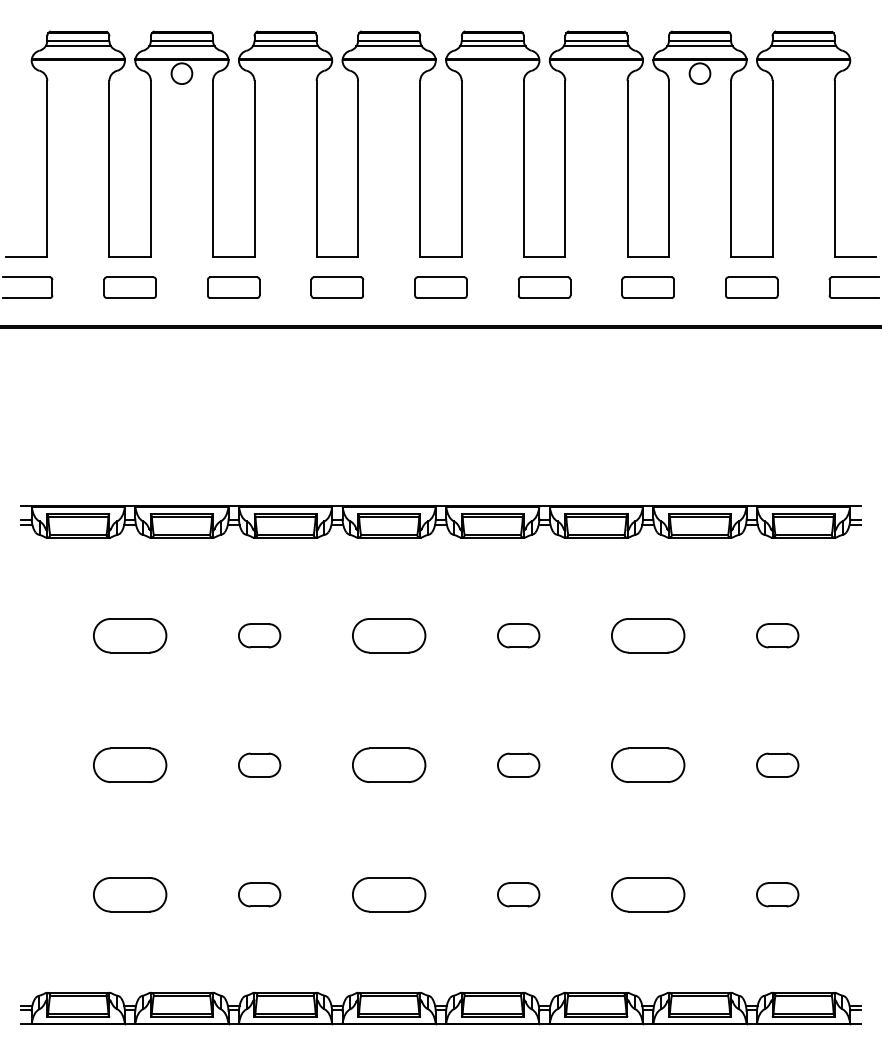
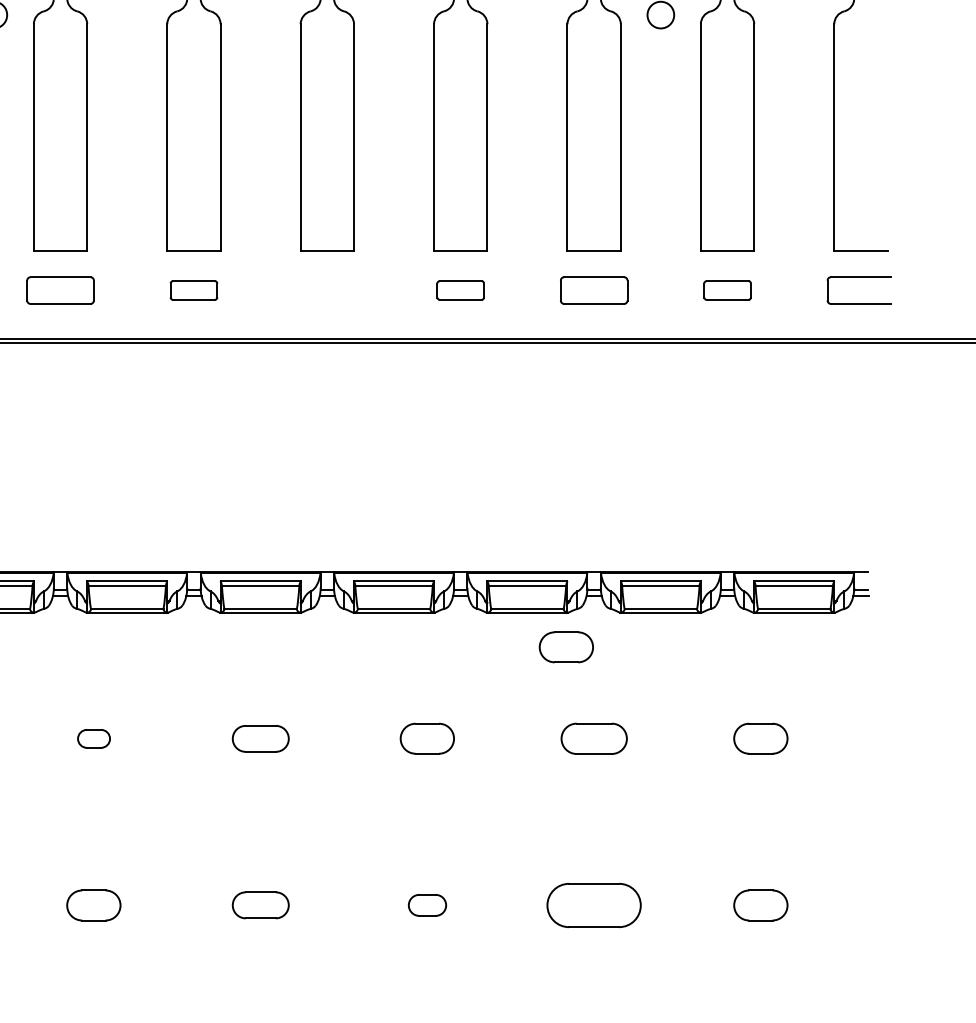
part: (337, 287) -> (194, 290), size x0.7
part: (440, 287) -> (326, 290), removed
part: (544, 287) -> (460, 290), size x0.7
part: (751, 287) -> (727, 290), size x0.7
part: (626, 564) -> (566, 646), added
part: (259, 635) -> (93, 738), size x0.6
part: (389, 635) -> (261, 738), size x0.6
part: (648, 635) -> (594, 738), size x0.7
part: (389, 764) -> (261, 904), size x0.6
part: (518, 764) -> (427, 904), size x0.7

